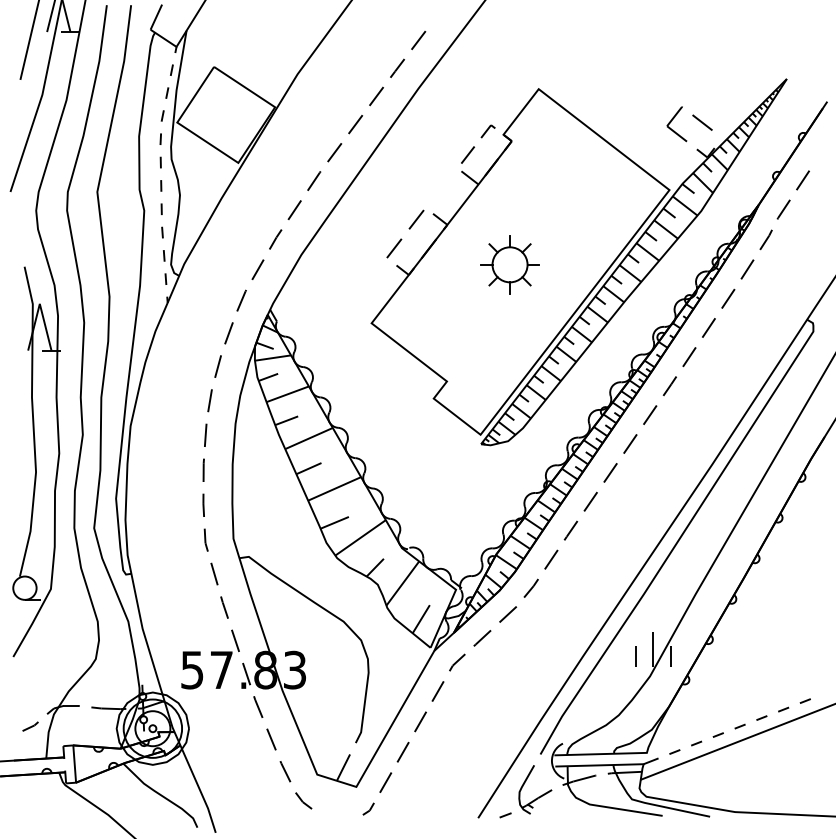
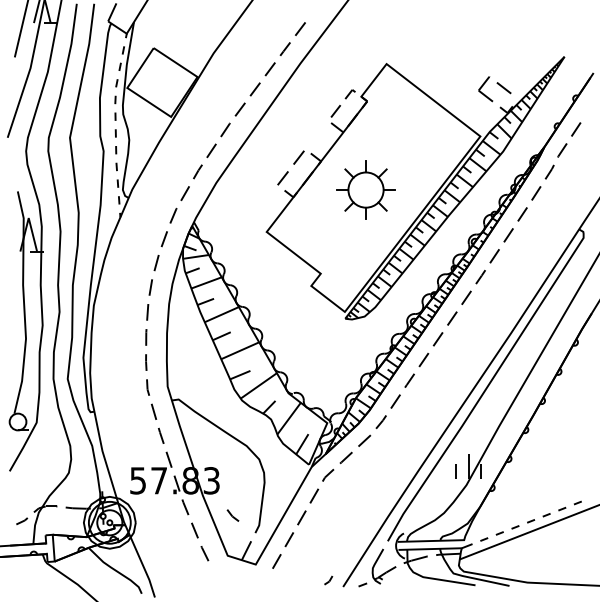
part: (509, 264) -> (365, 189), size x1.4
line: (302, 800) -> (232, 515), moved
part: (368, 809) -> (328, 580), moved

